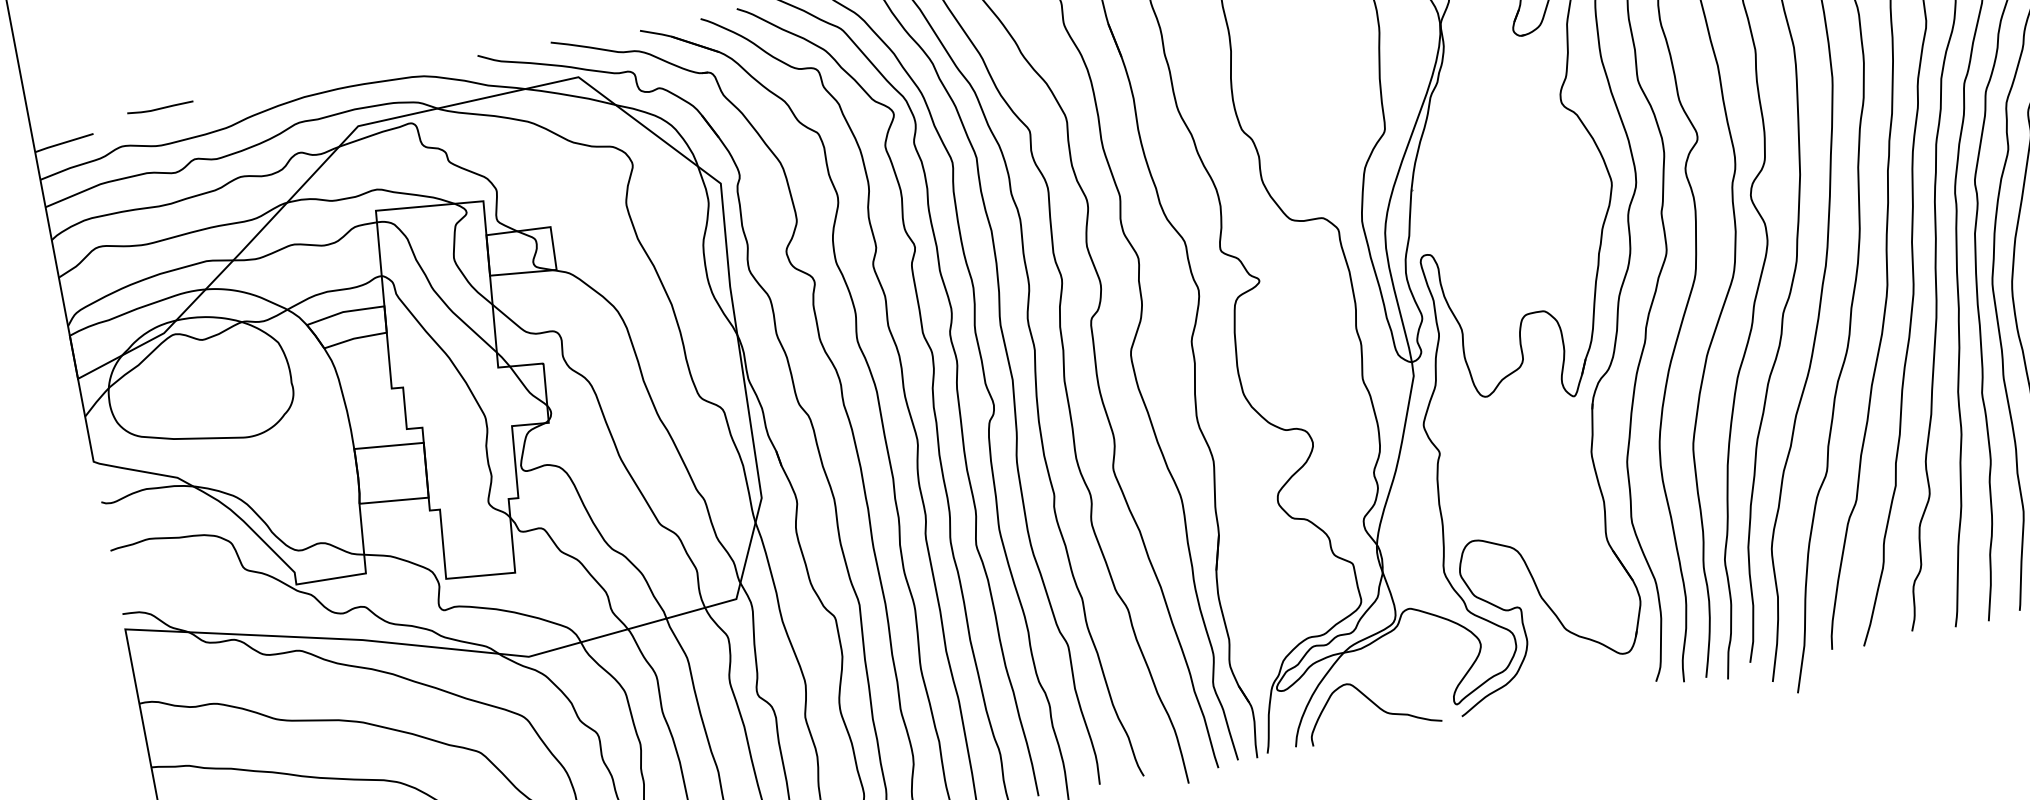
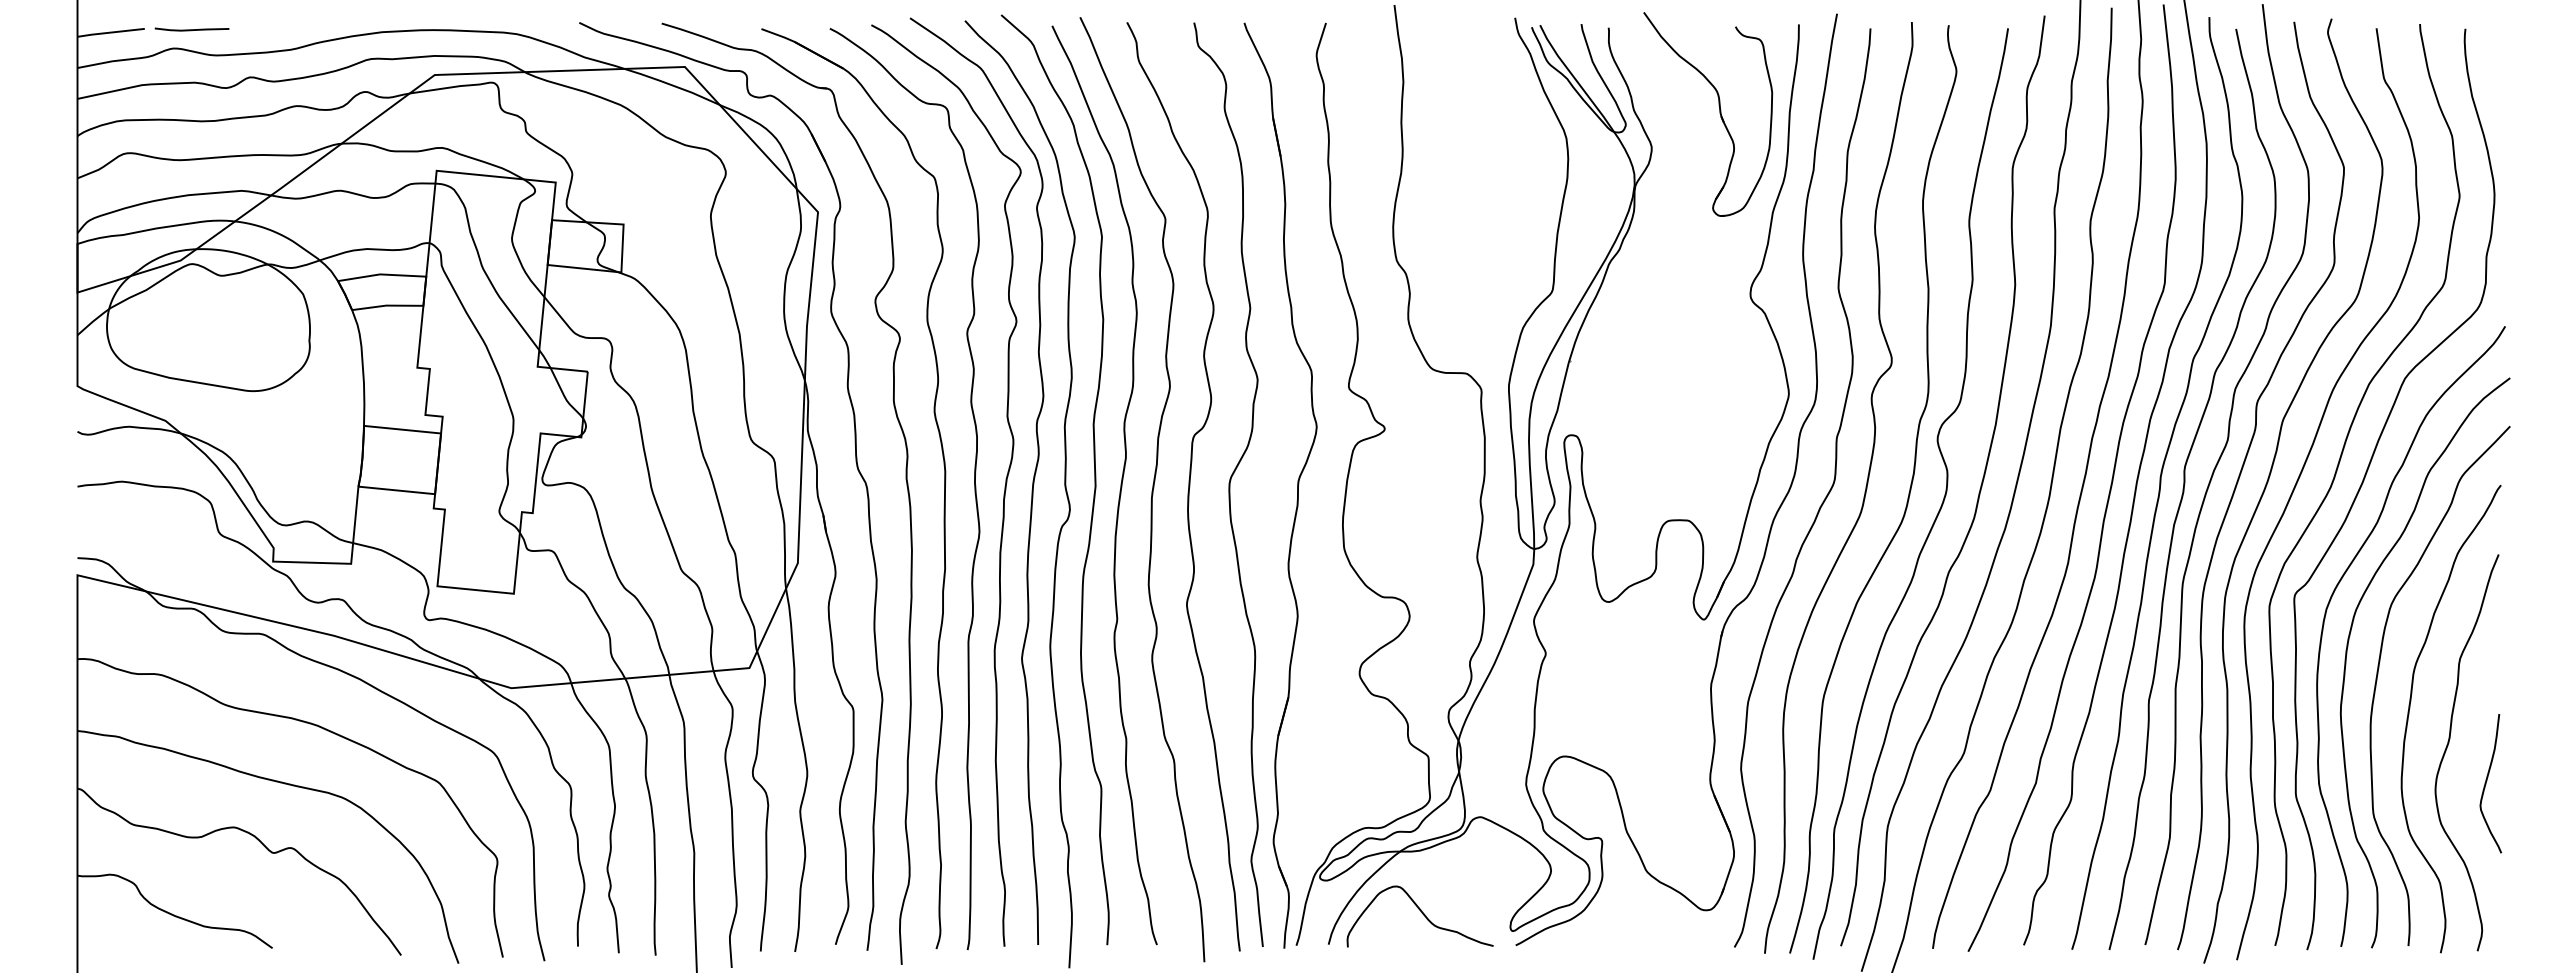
line: (159, 108) -> (191, 29), moved

